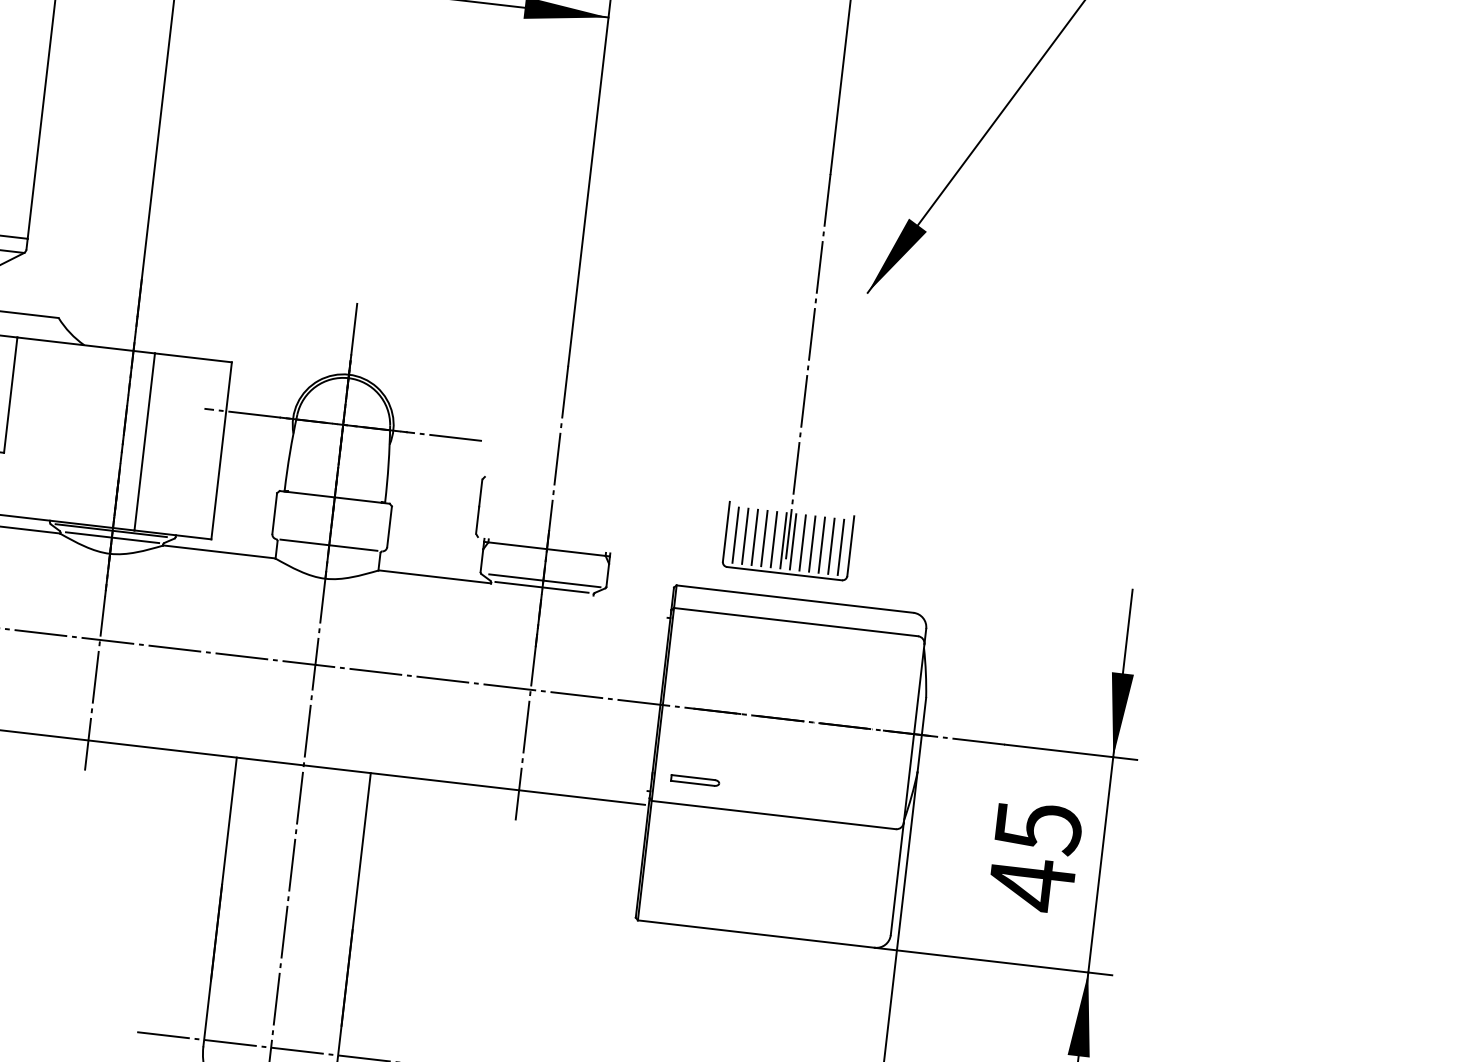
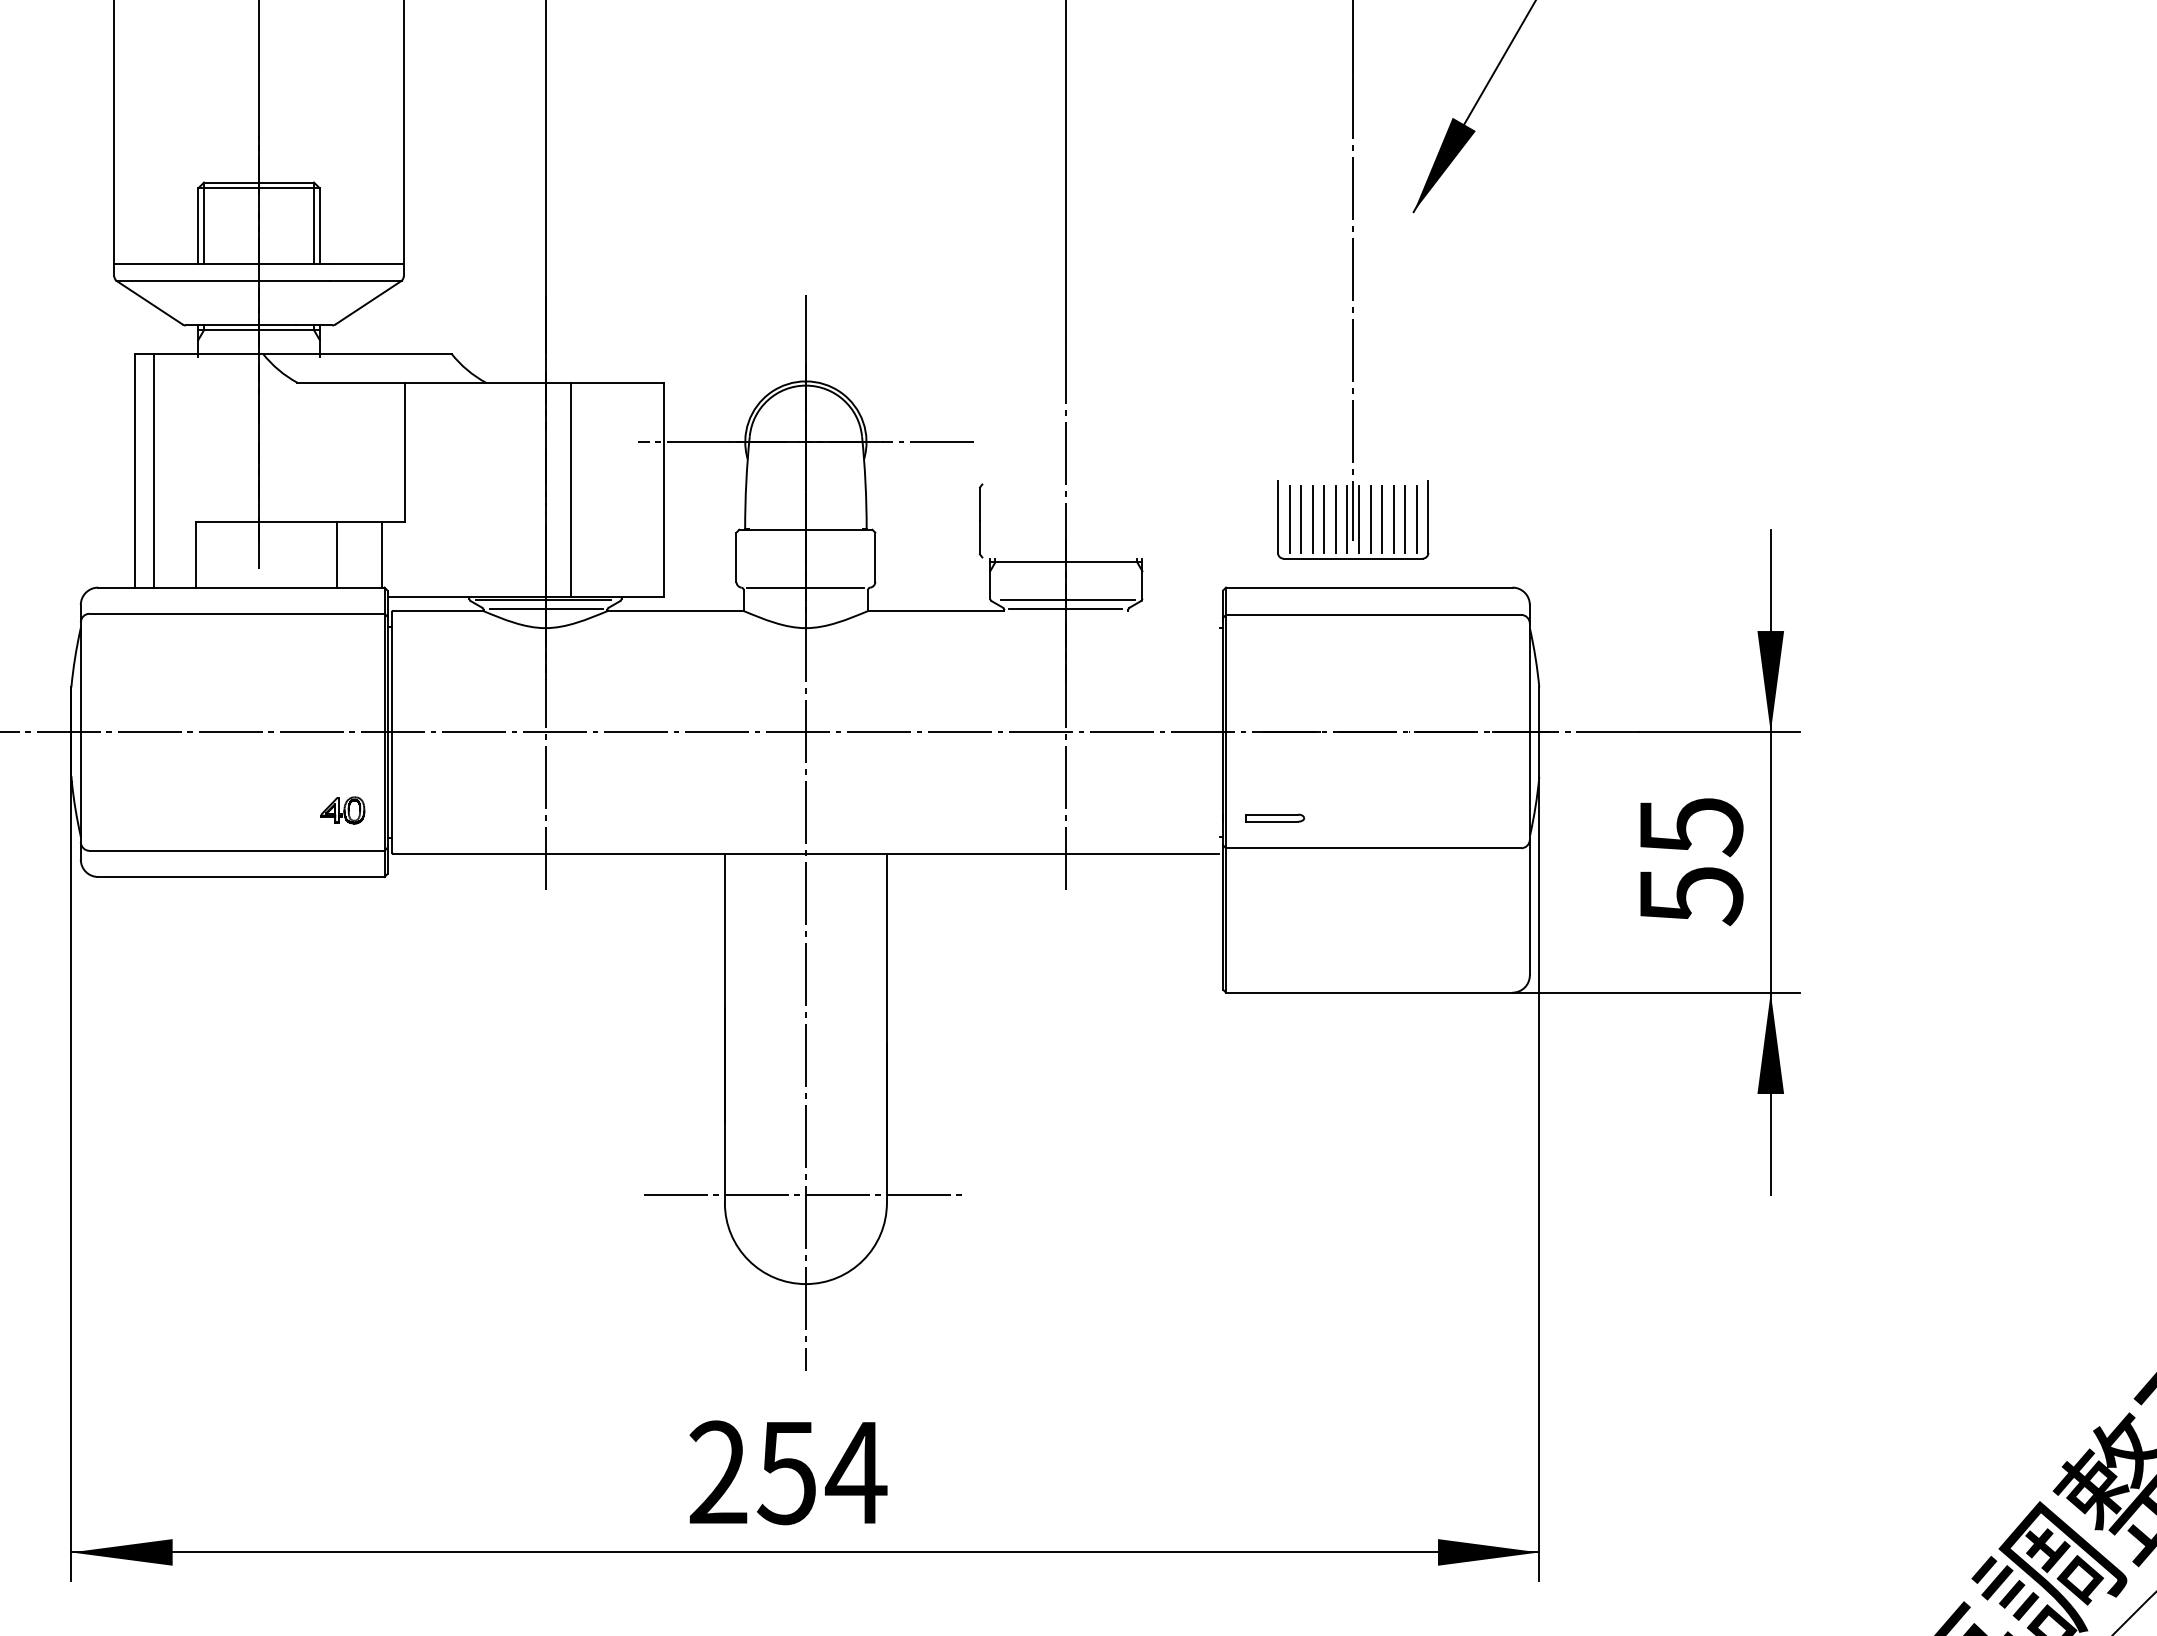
text: (1032, 884) -> (1691, 895), 45 -> 55

